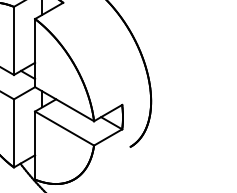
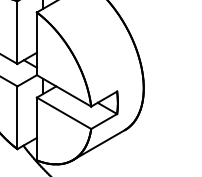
line: (102, 162) -> (98, 144), added

